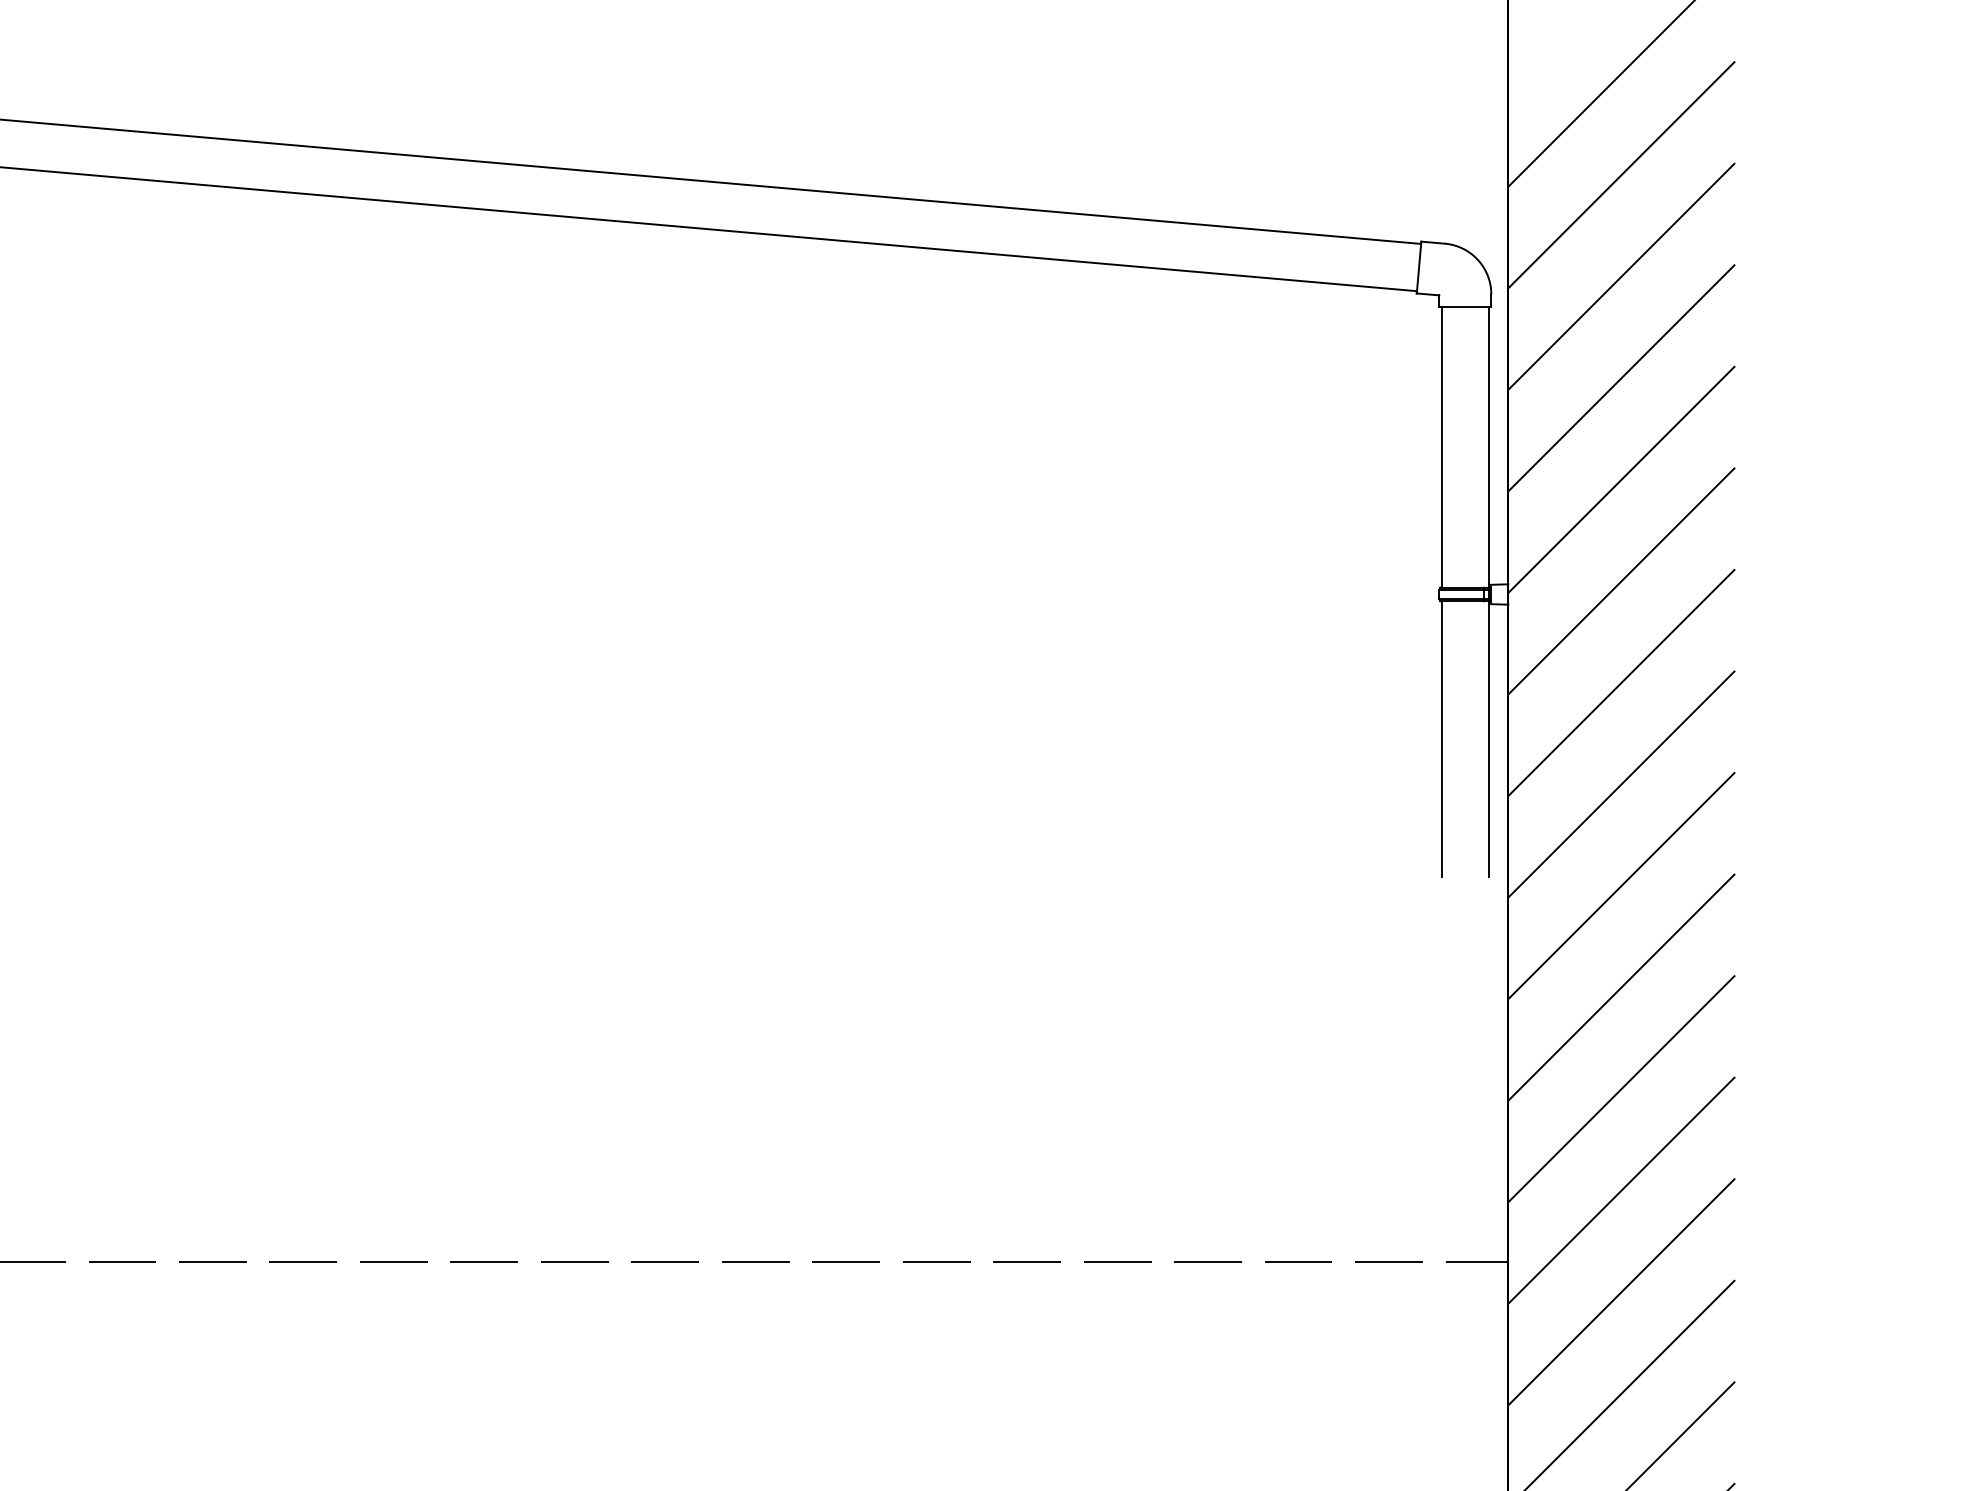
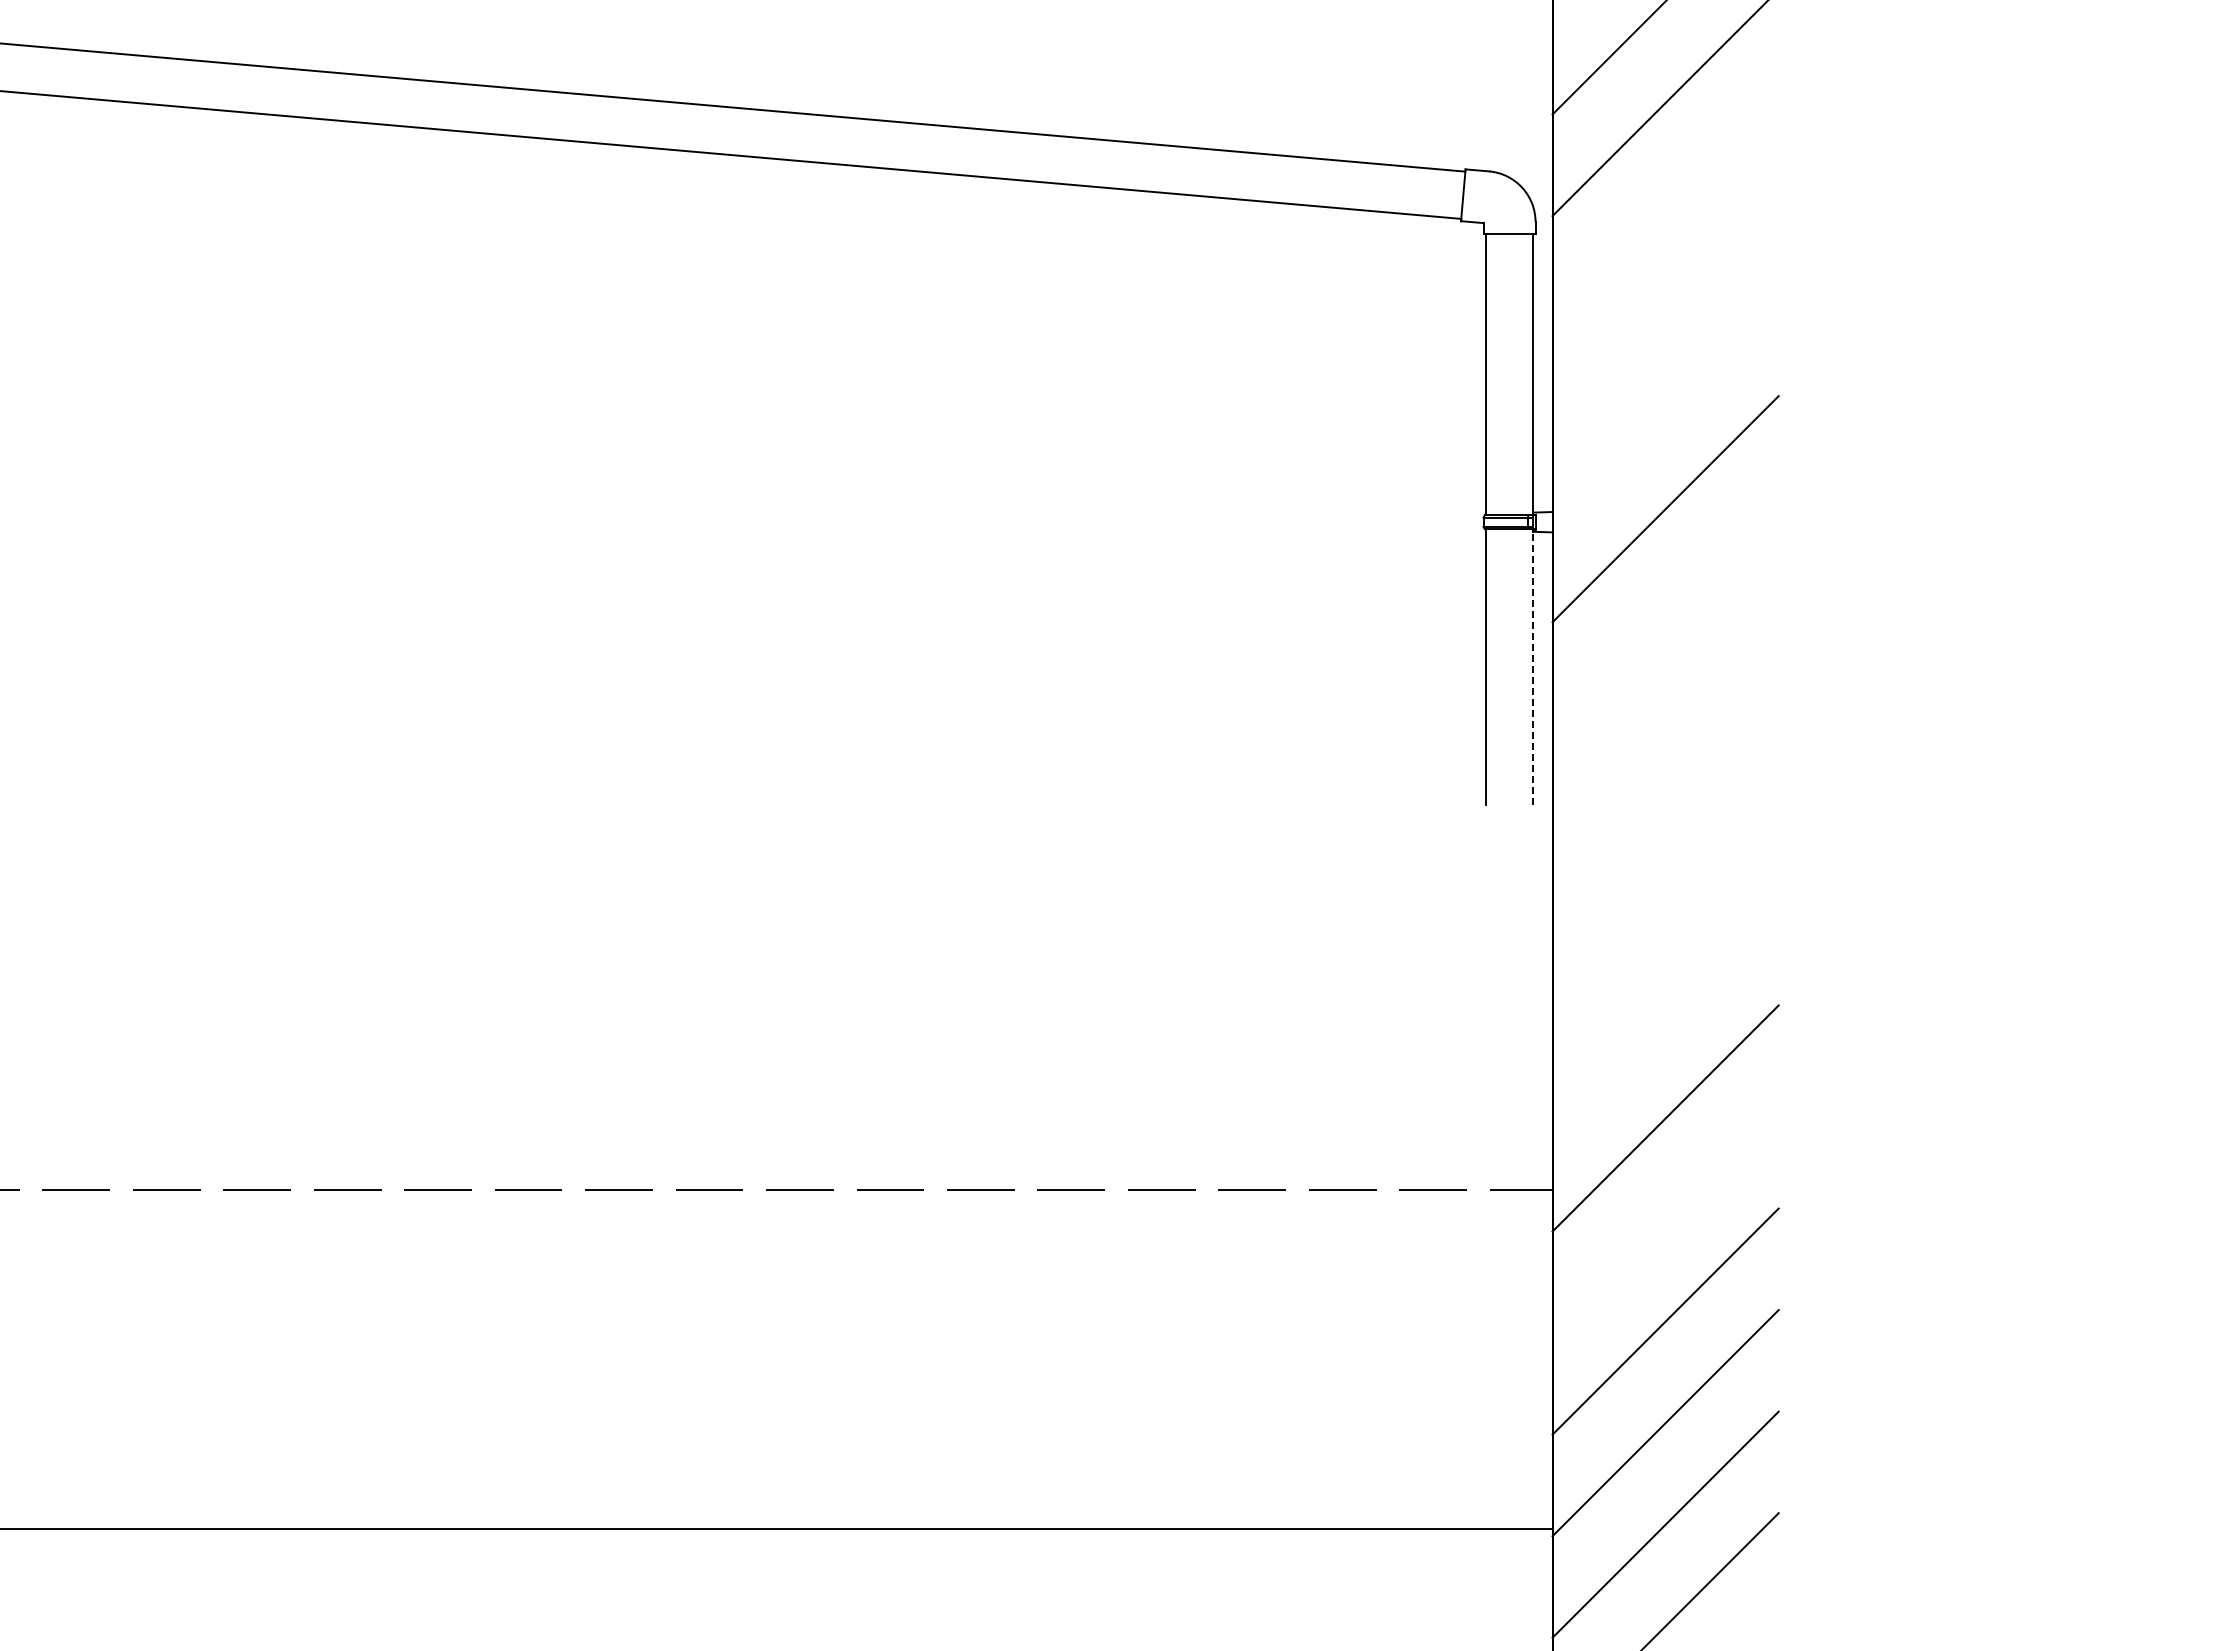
line: (1621, 276) -> (1665, 204), removed
line: (1621, 378) -> (1665, 306), removed
line: (1621, 479) -> (1665, 407), removed
line: (1621, 682) -> (1665, 610), removed
line: (1489, 738) -> (1533, 666), solid -> dashed
line: (1621, 784) -> (1665, 712), removed
line: (1621, 885) -> (1665, 813), removed
line: (1621, 987) -> (1665, 915), removed
line: (1621, 1088) -> (1665, 1016), removed
line: (1621, 1291) -> (1665, 1219), removed

